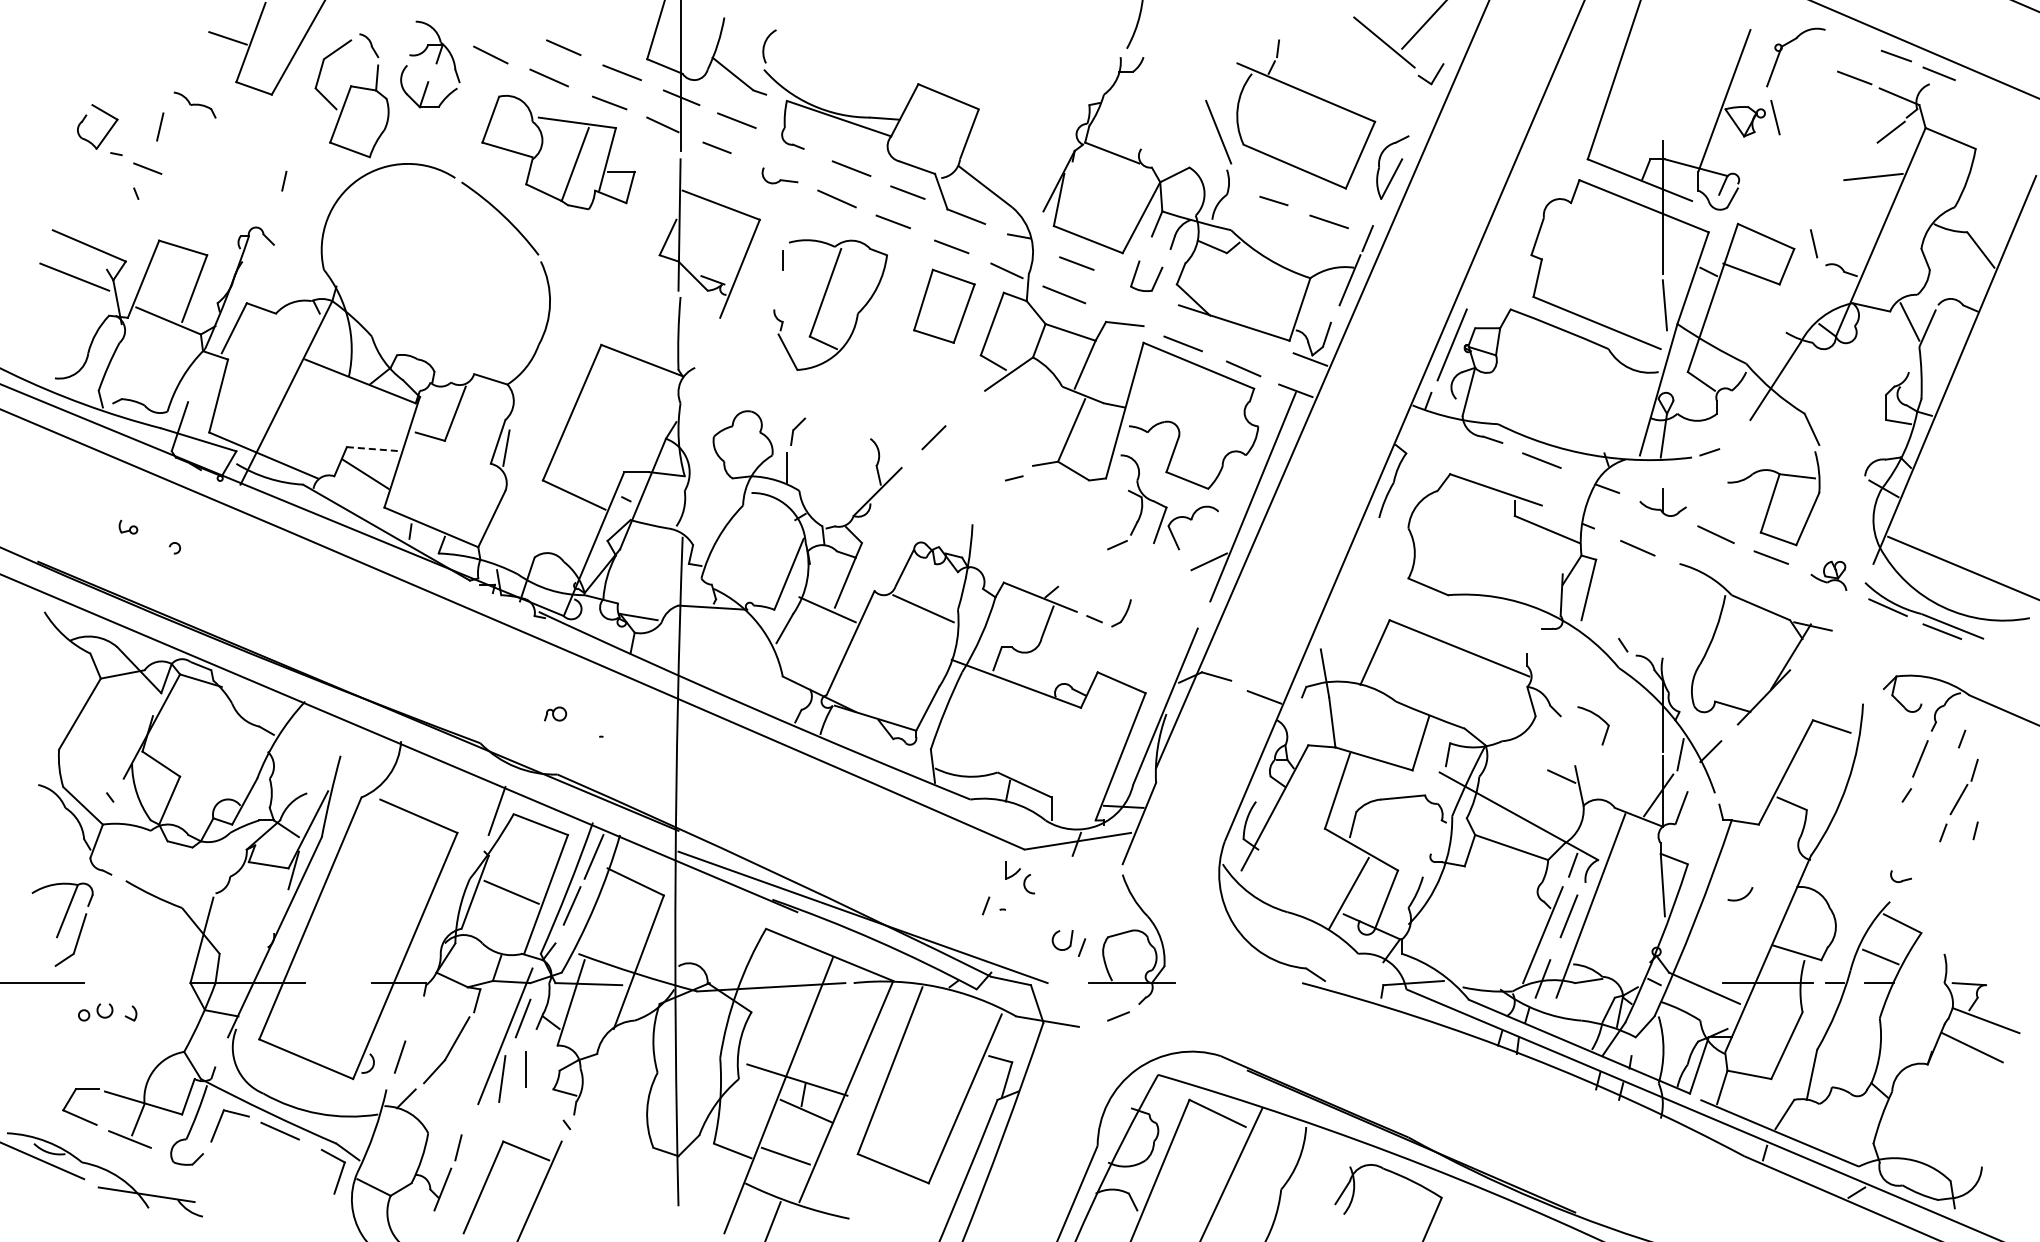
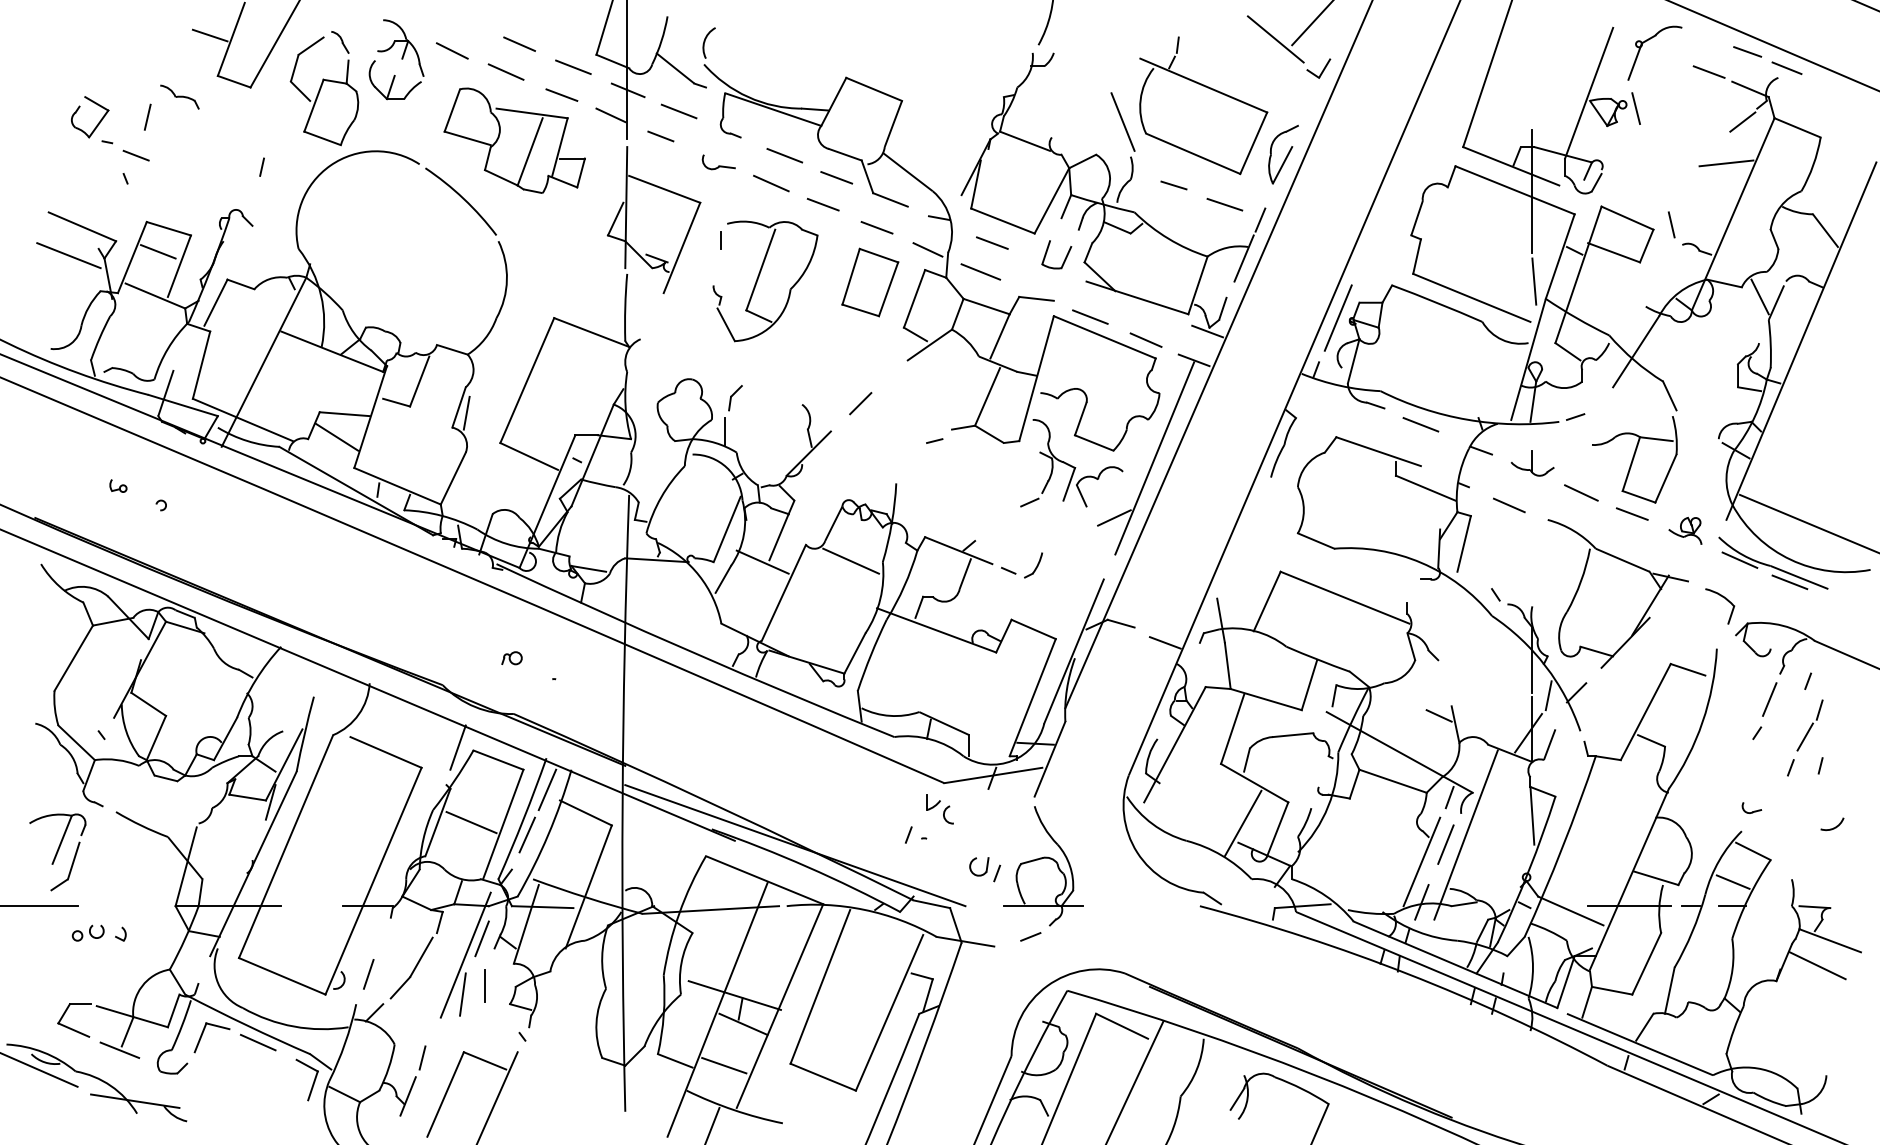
line: (171, 272) -> (158, 251), added
line: (374, 449) -> (345, 414), dashed -> solid
part: (1599, 718) -> (1725, 599), moved
arc: (1742, 897) -> (1834, 827), moved

